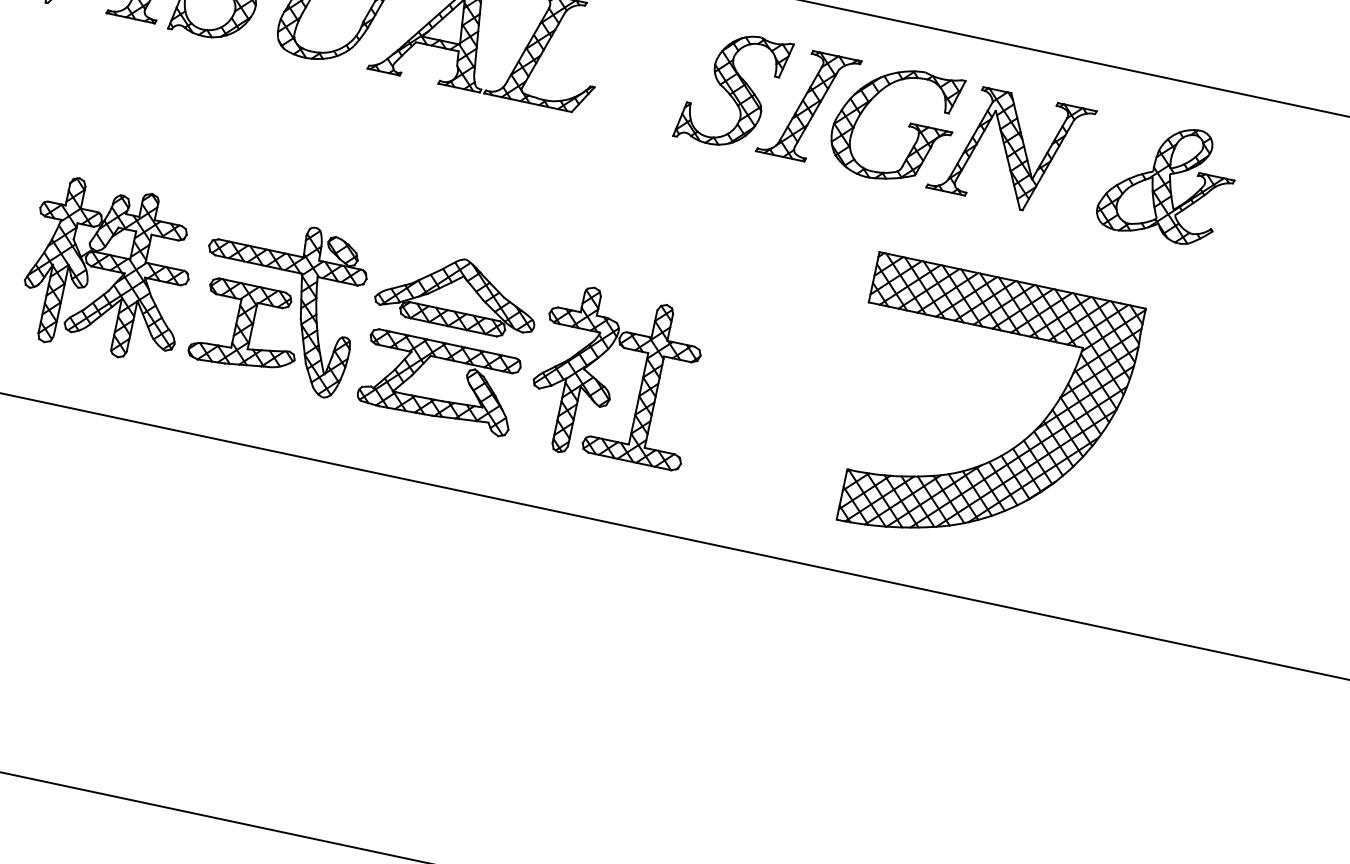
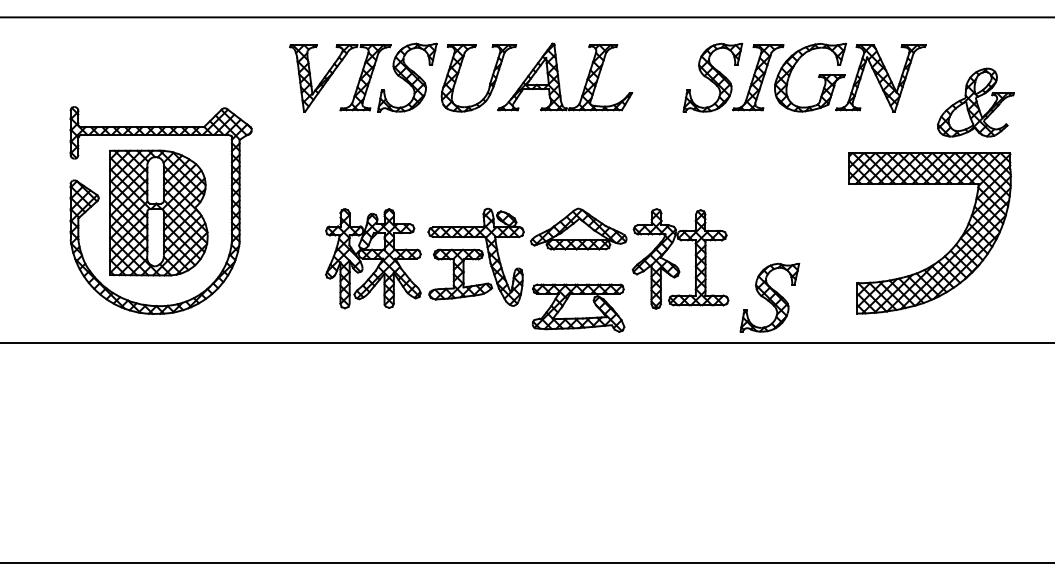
part: (1167, 182) -> (975, 102), moved
part: (439, 381) -> (578, 307), moved
part: (1009, 449) -> (948, 251), moved
part: (749, 473) -> (769, 297), added

